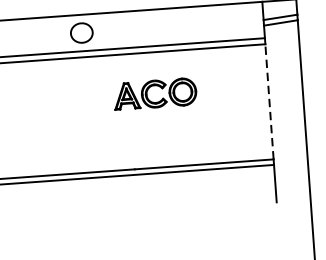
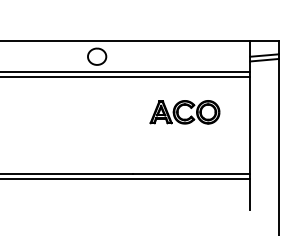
part: (154, 94) -> (184, 112), moved
line: (269, 101) -> (250, 125), dashed -> solid

